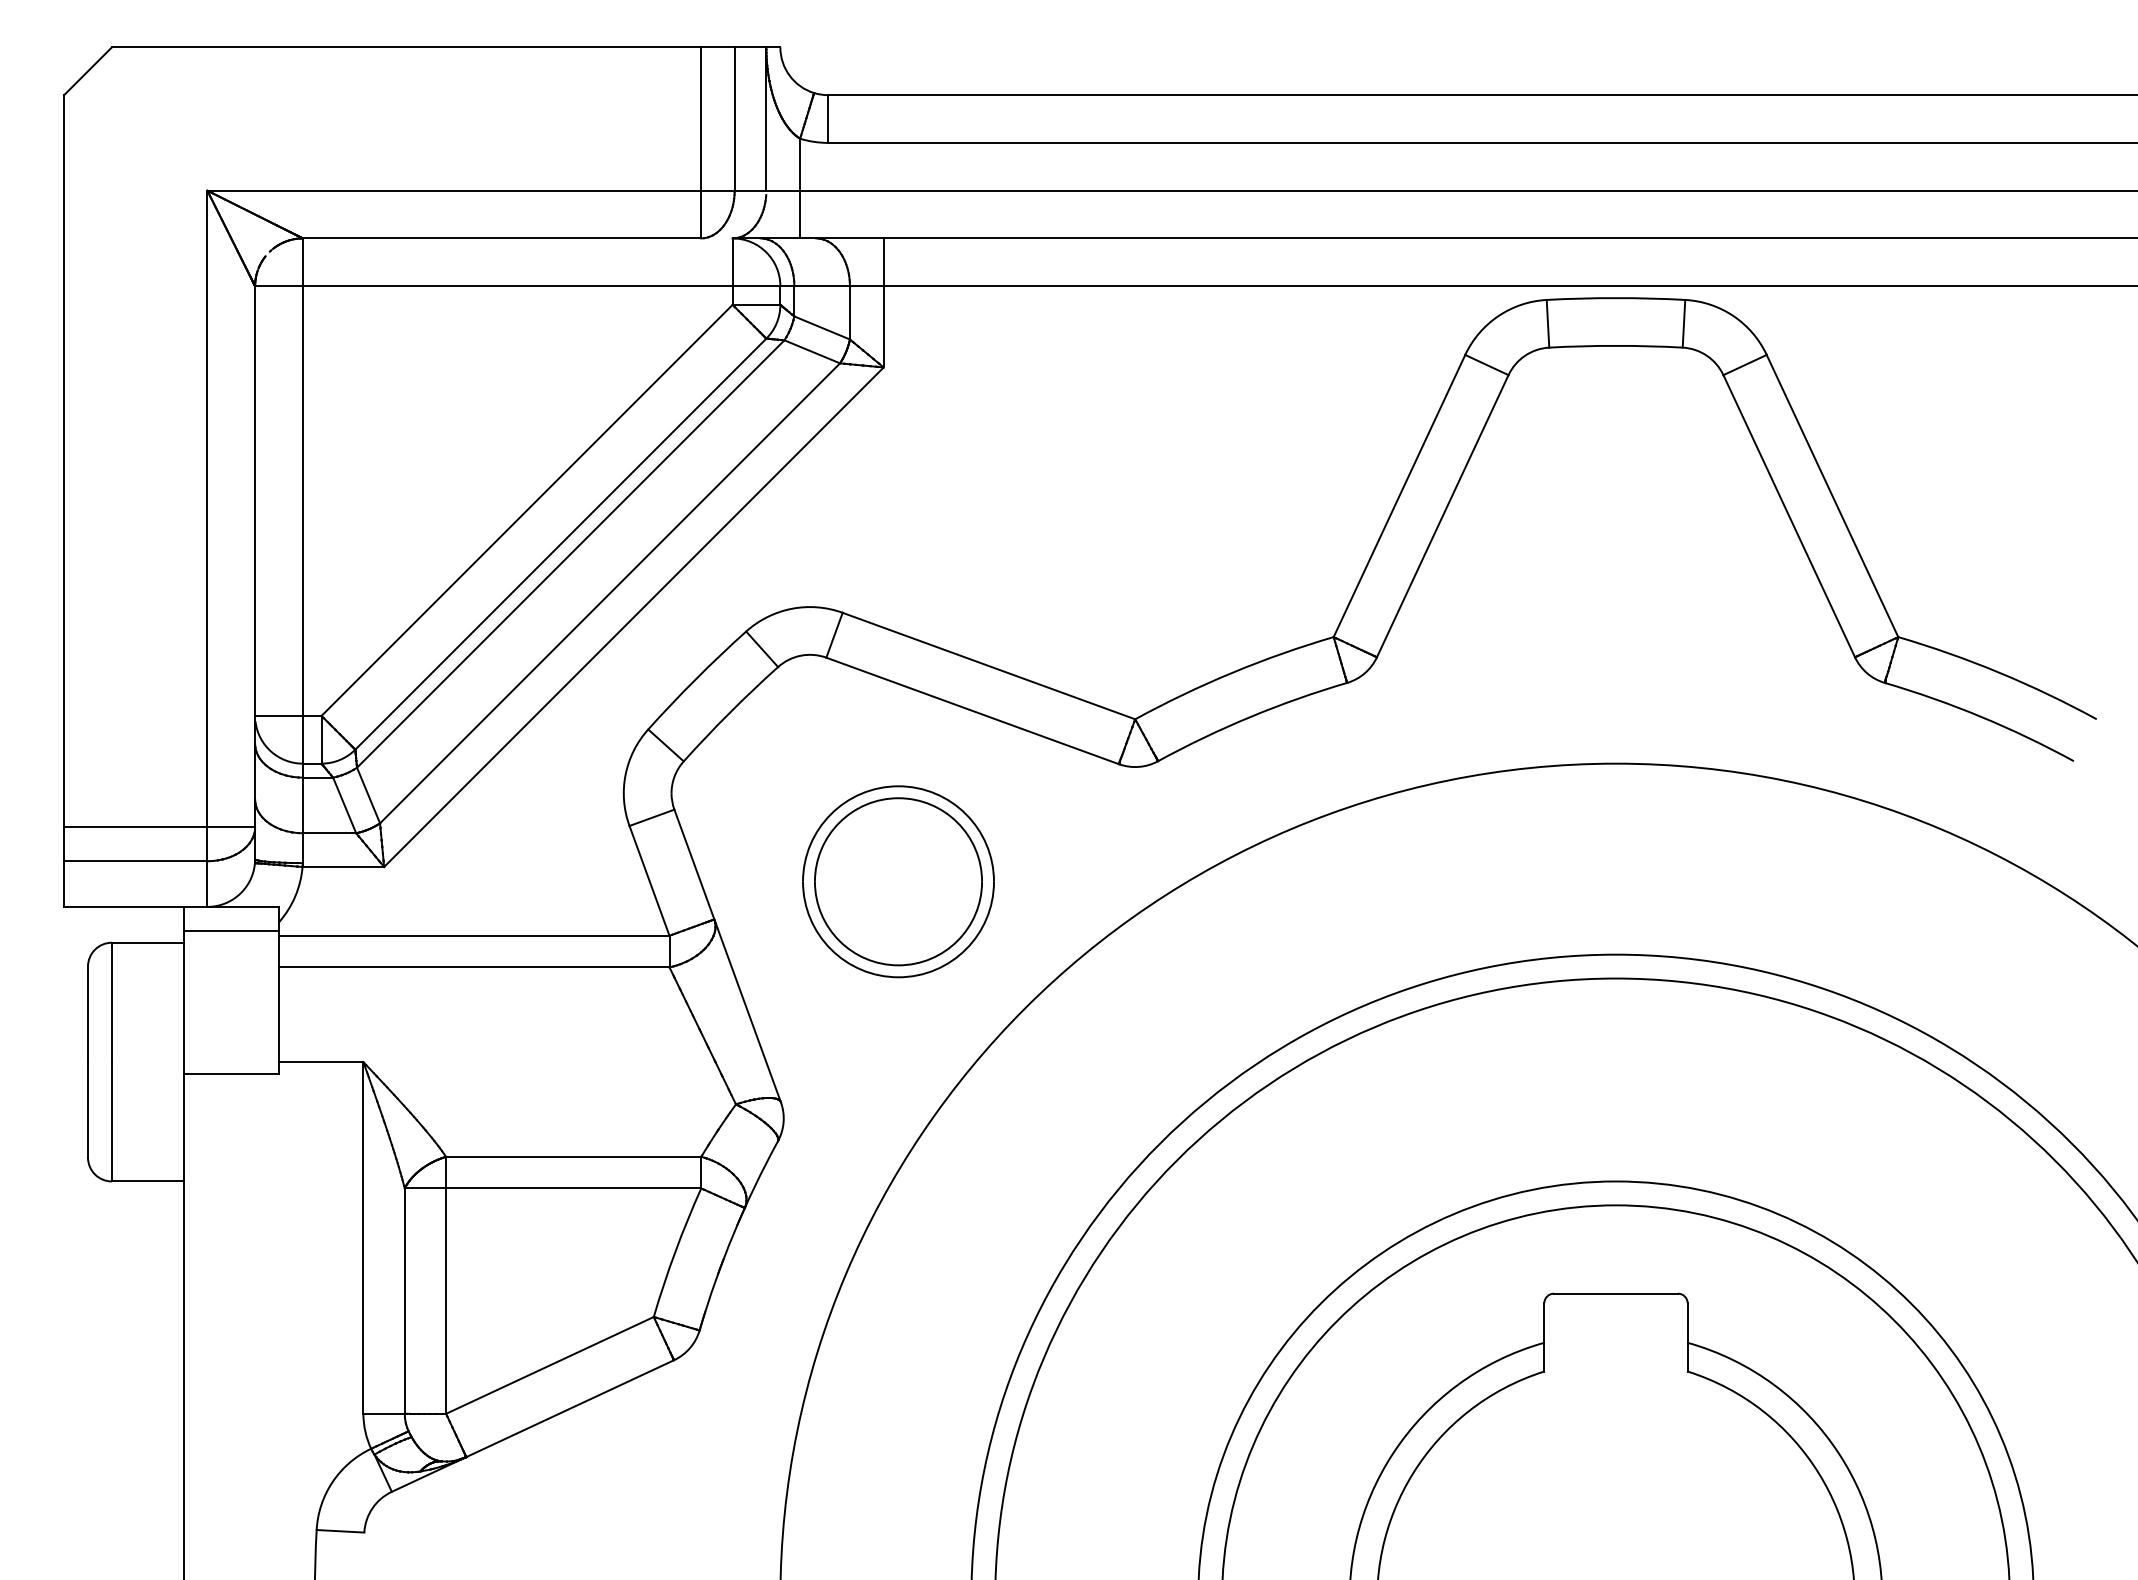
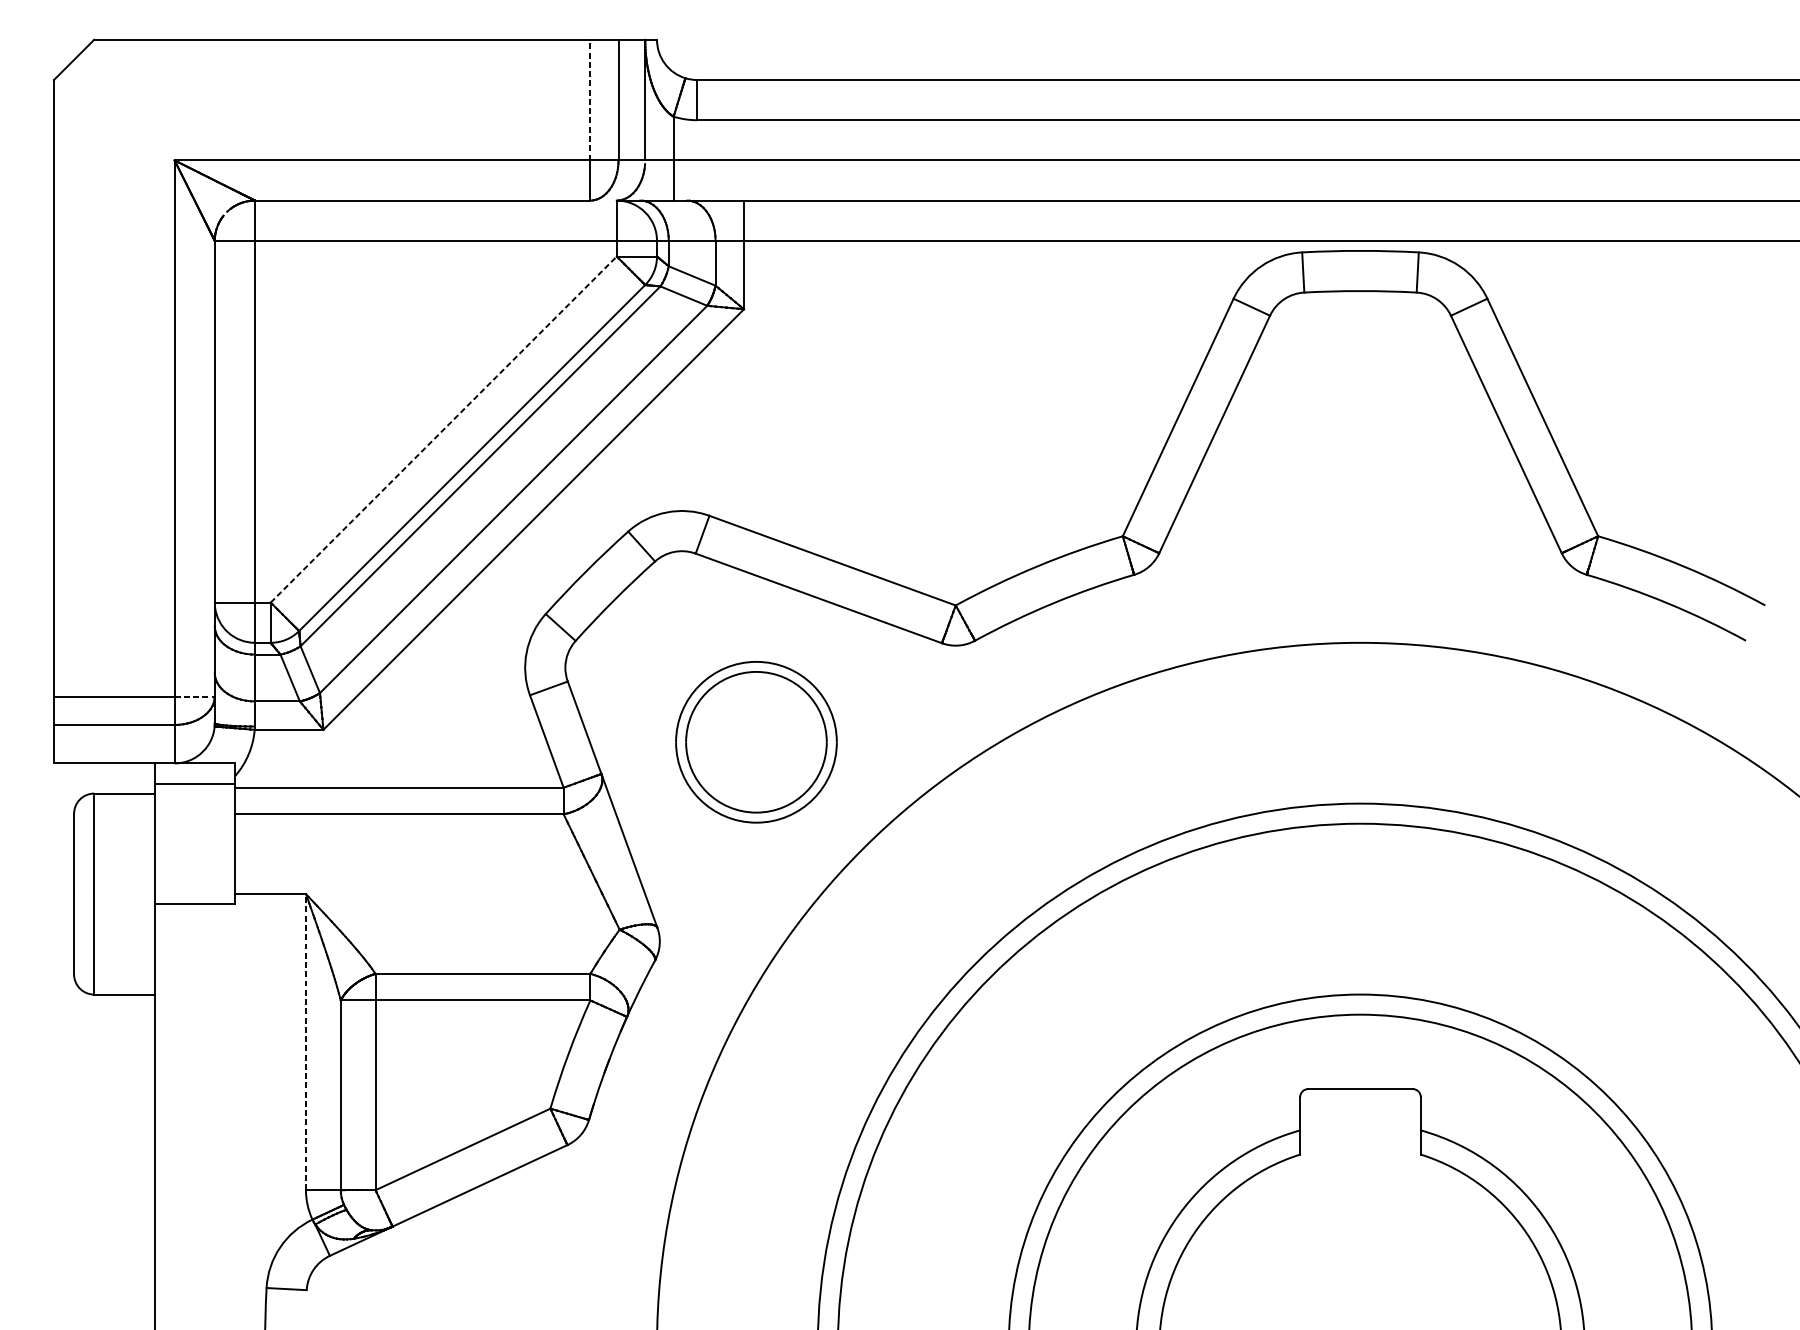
line: (700, 119) -> (589, 100), solid -> dashed
line: (527, 510) -> (444, 429), solid -> dashed
line: (231, 827) -> (194, 696), solid -> dashed
line: (363, 1237) -> (306, 1041), solid -> dashed

